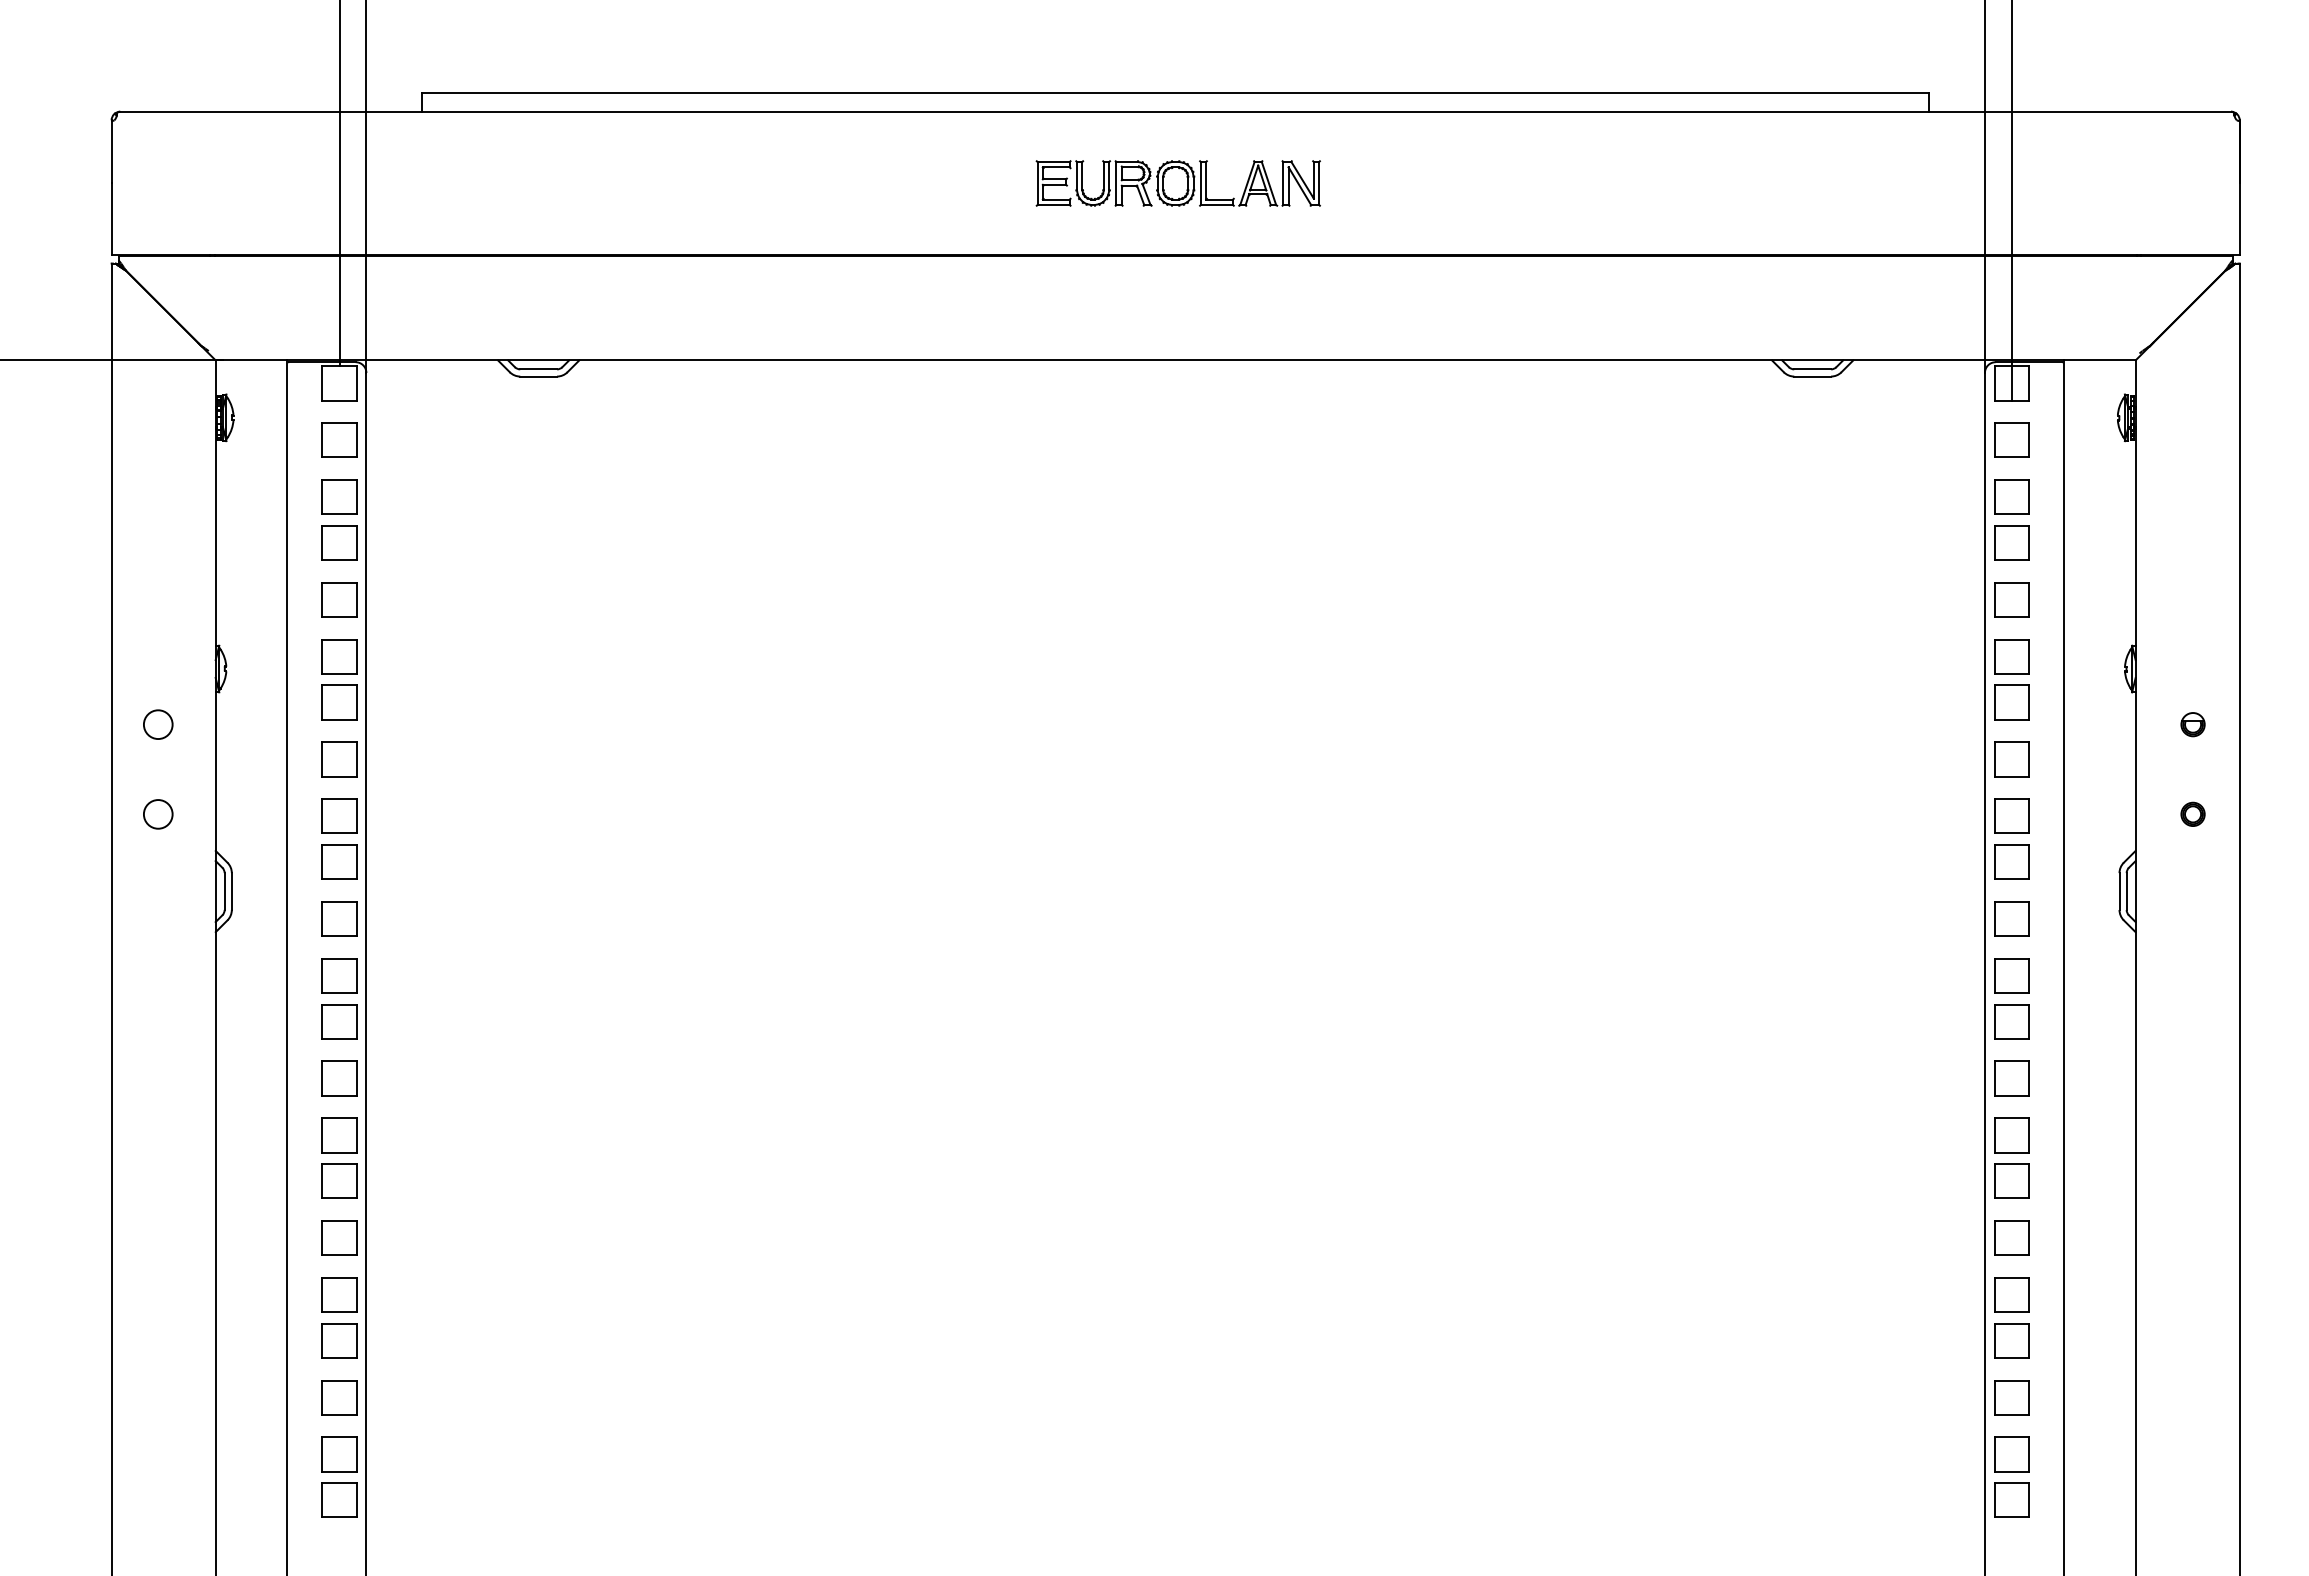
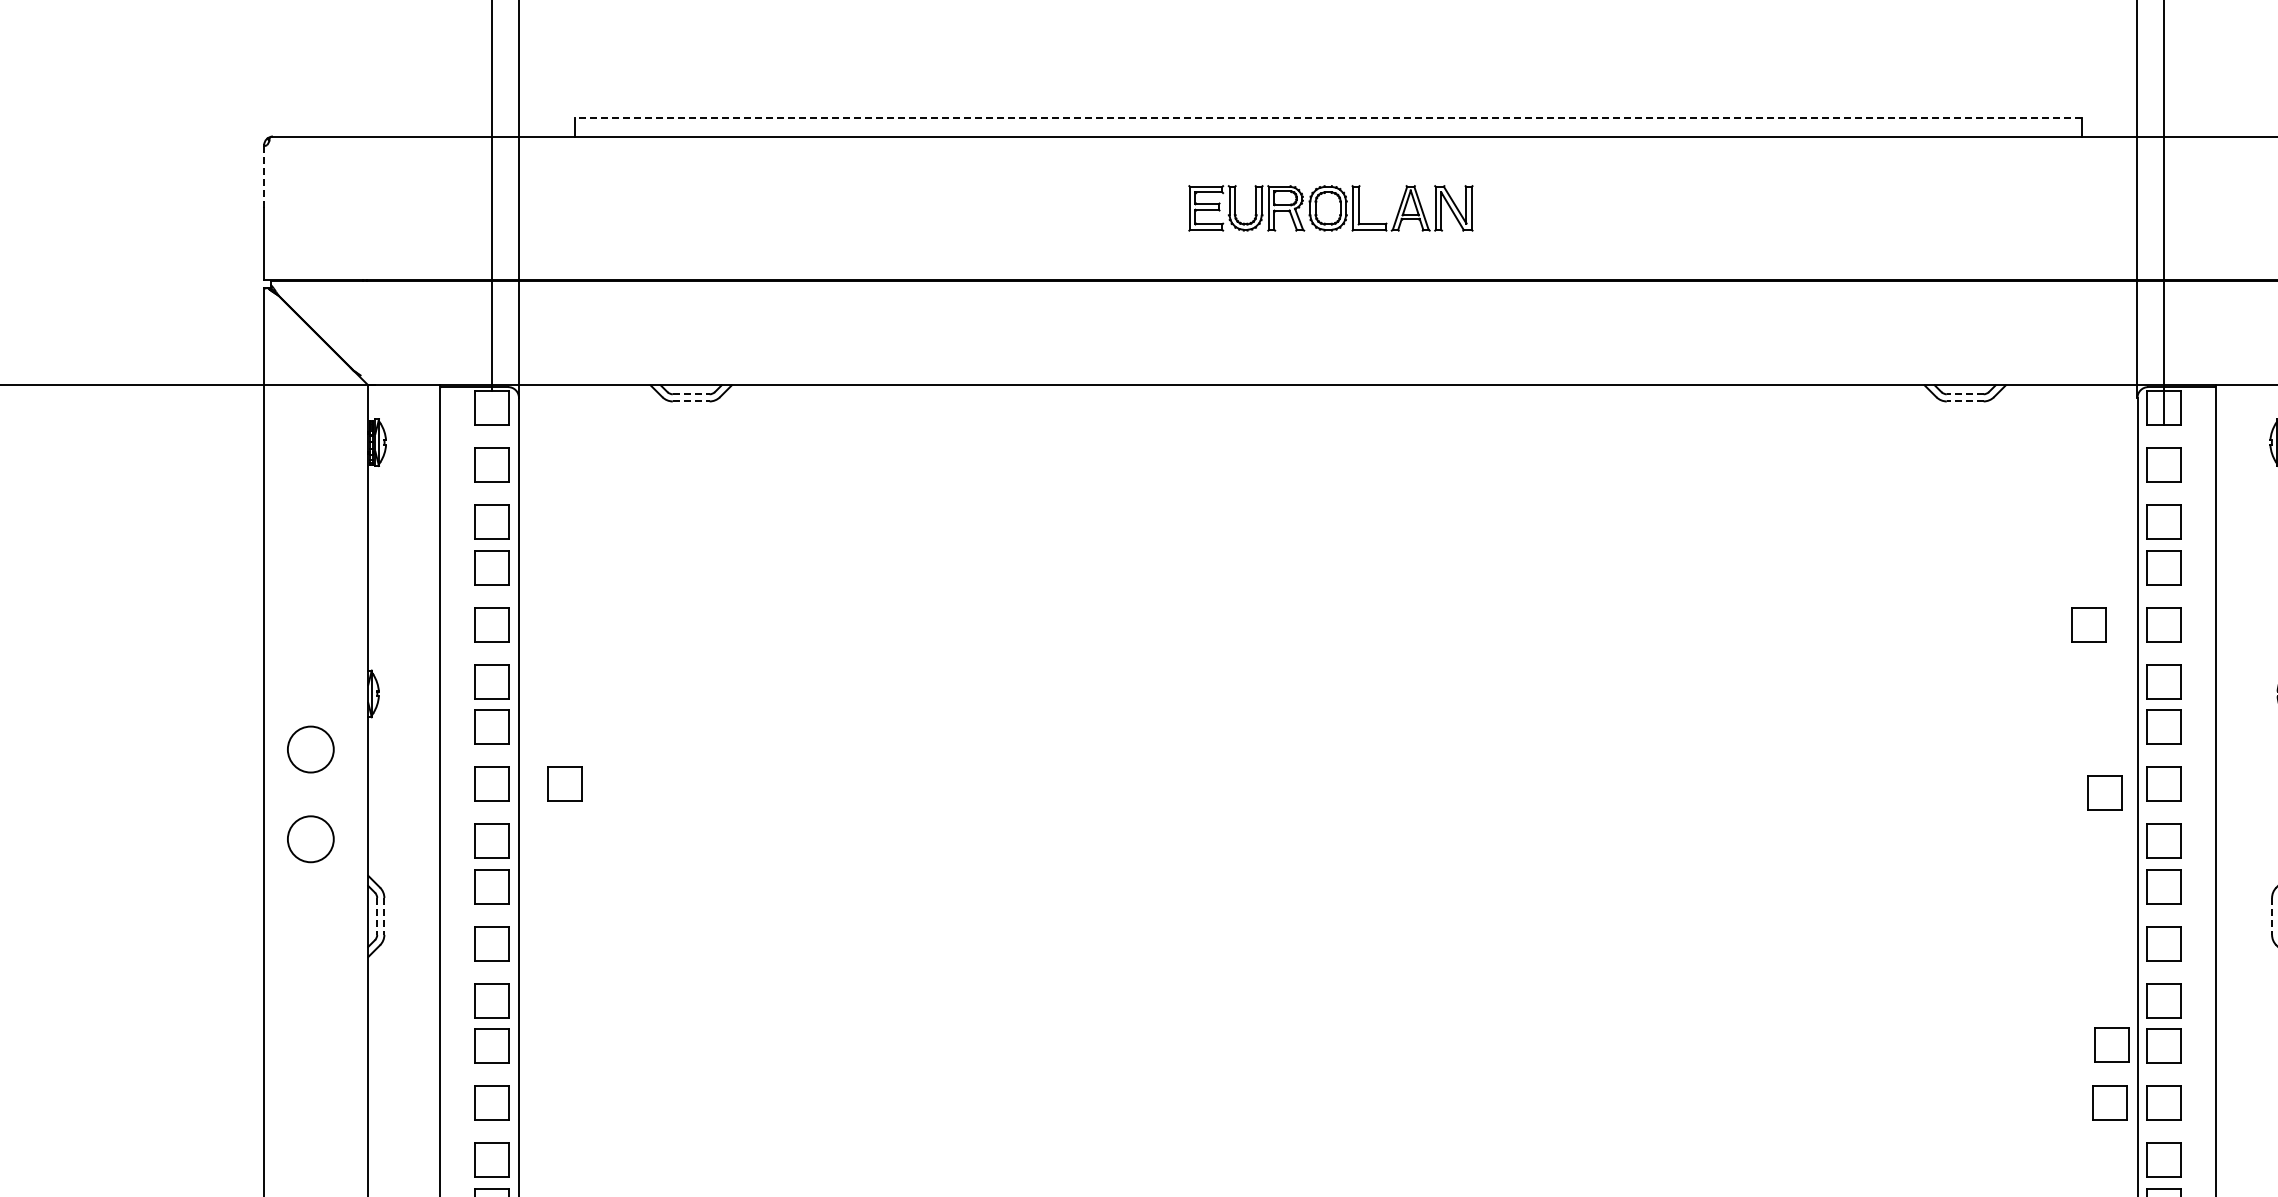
line: (1175, 93) -> (1328, 118), solid -> dashed
line: (111, 151) -> (264, 176), solid -> dashed
line: (539, 369) -> (692, 394), solid -> dashed
line: (1812, 369) -> (1965, 394), solid -> dashed
line: (539, 376) -> (692, 401), solid -> dashed
line: (1812, 376) -> (1965, 401), solid -> dashed
part: (1936, 599) -> (2089, 624), added
circle: (157, 724) -> (310, 749), size x1.6
part: (412, 759) -> (565, 784), added
part: (1952, 768) -> (2105, 793), added
circle: (157, 814) -> (310, 839), size x1.6
line: (224, 892) -> (377, 917), solid -> dashed
line: (231, 892) -> (384, 917), solid -> dashed
line: (2119, 892) -> (2272, 917), solid -> dashed
part: (1959, 1019) -> (2112, 1044), added
part: (1957, 1078) -> (2110, 1103), added

